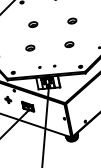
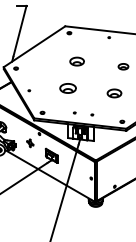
part: (33, 24) -> (77, 61), size x1.4
part: (69, 44) -> (114, 93), size x1.4
part: (30, 47) -> (68, 87), size x1.6

